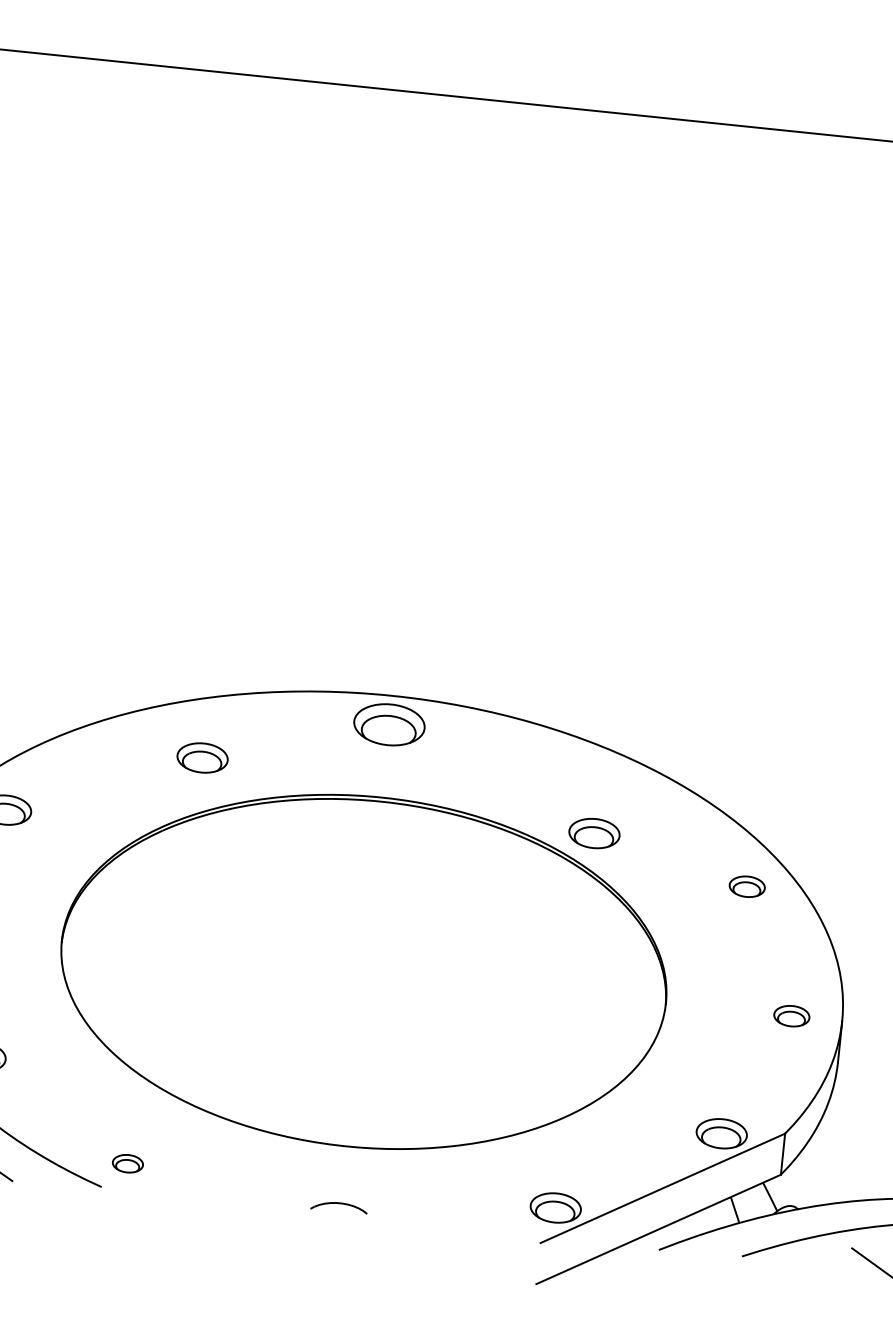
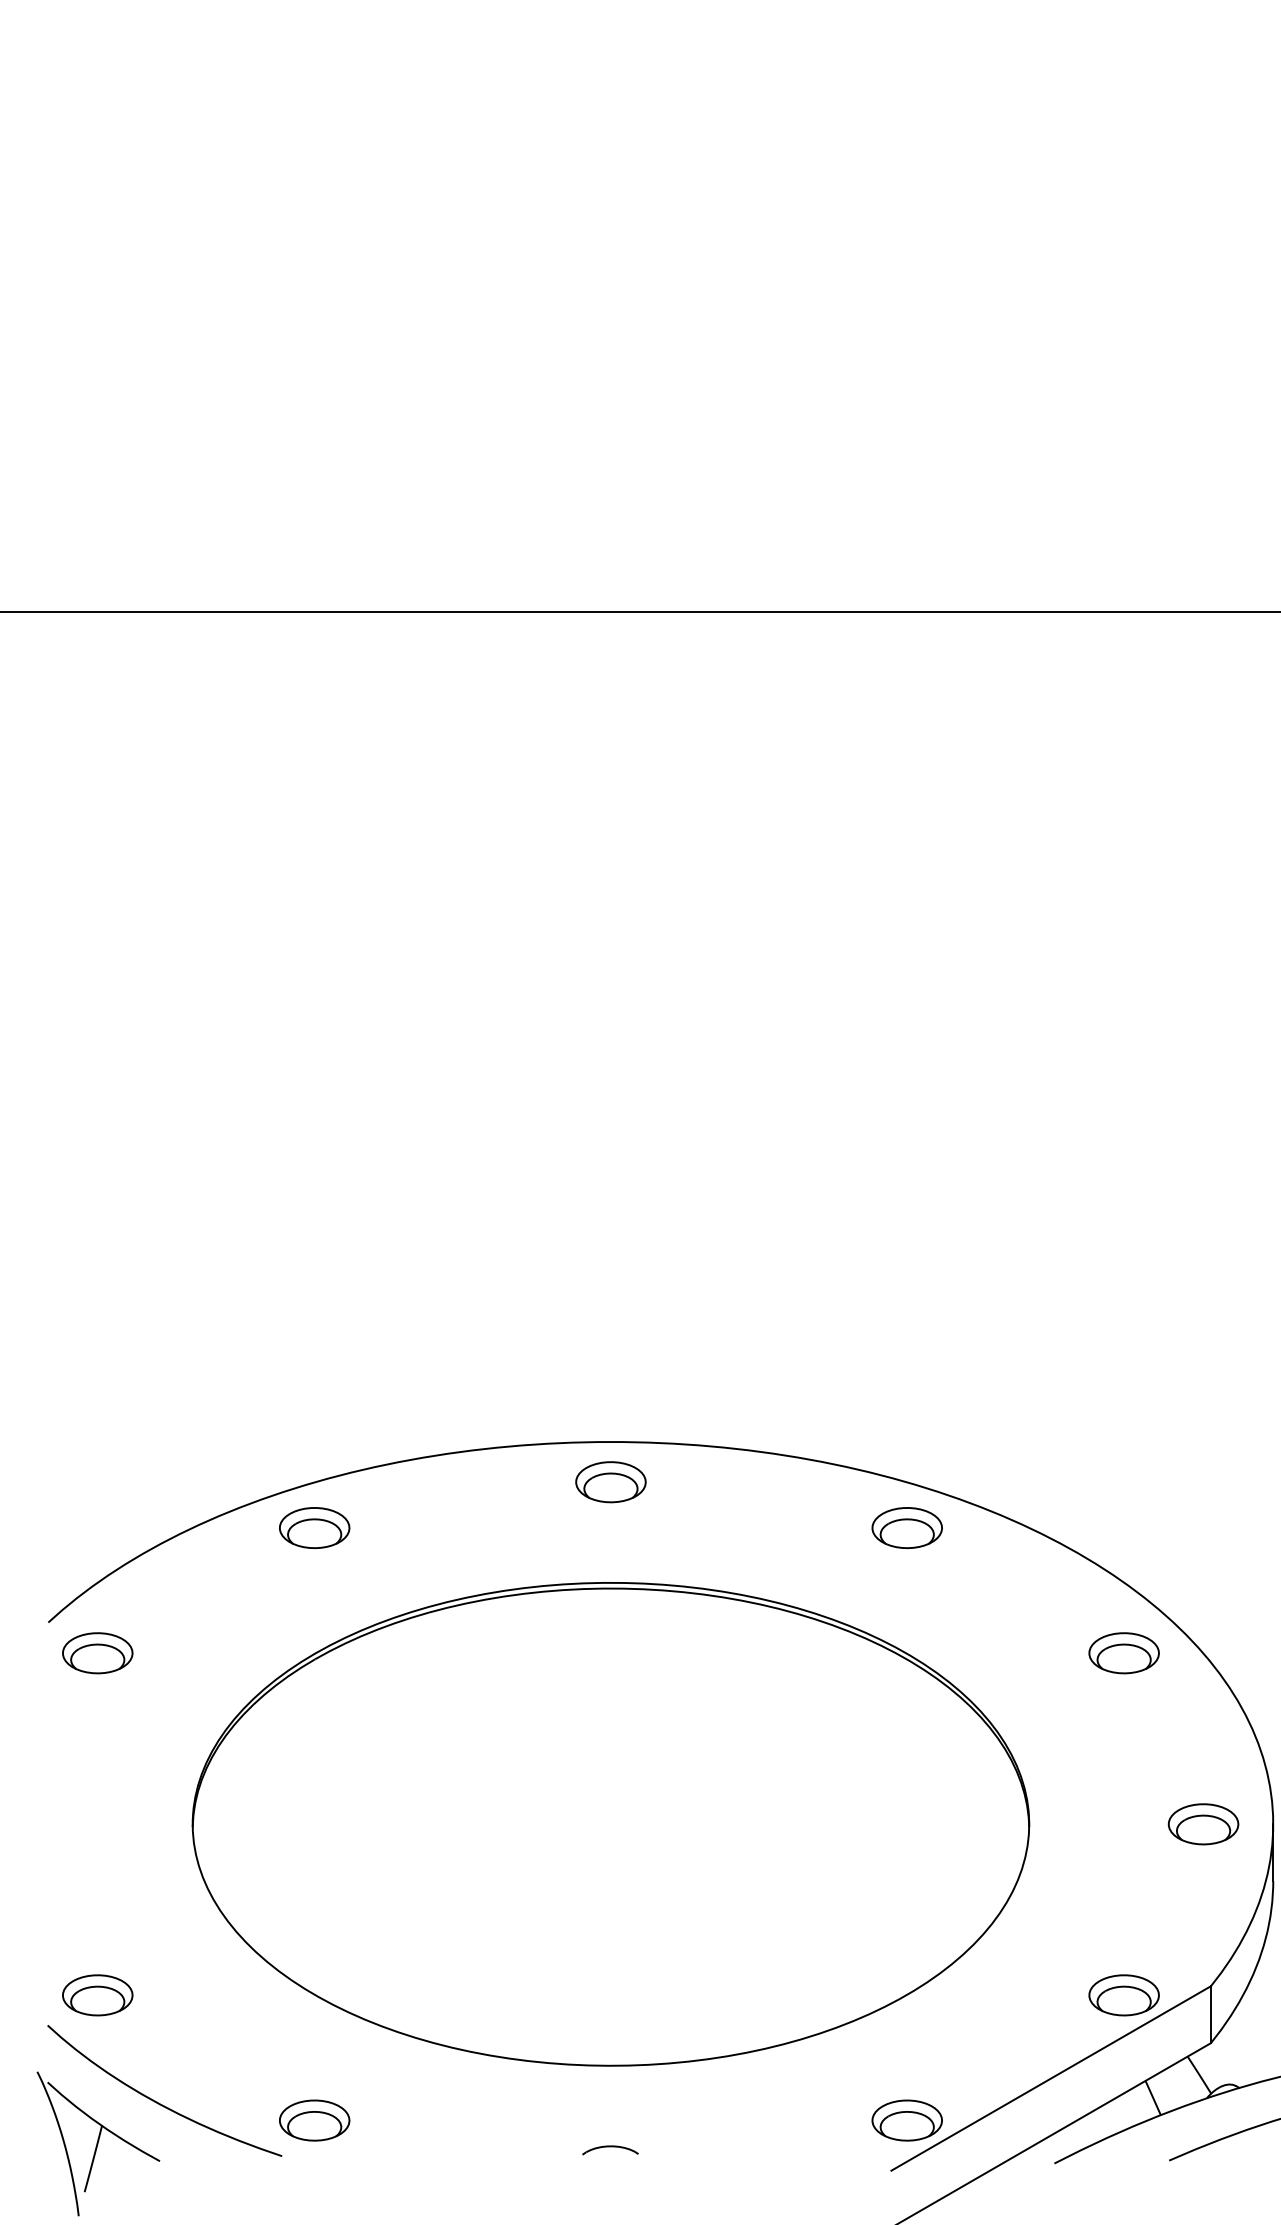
part: (389, 725) -> (610, 1482), size x0.71
part: (202, 758) -> (314, 1528), moved
part: (593, 833) -> (906, 1528), moved
part: (746, 886) -> (1123, 1653), size x1.43
part: (791, 1016) -> (1203, 1824), size x1.43
part: (127, 1163) -> (314, 2120), size x1.67
part: (339, 1207) -> (610, 2150), size x0.71

